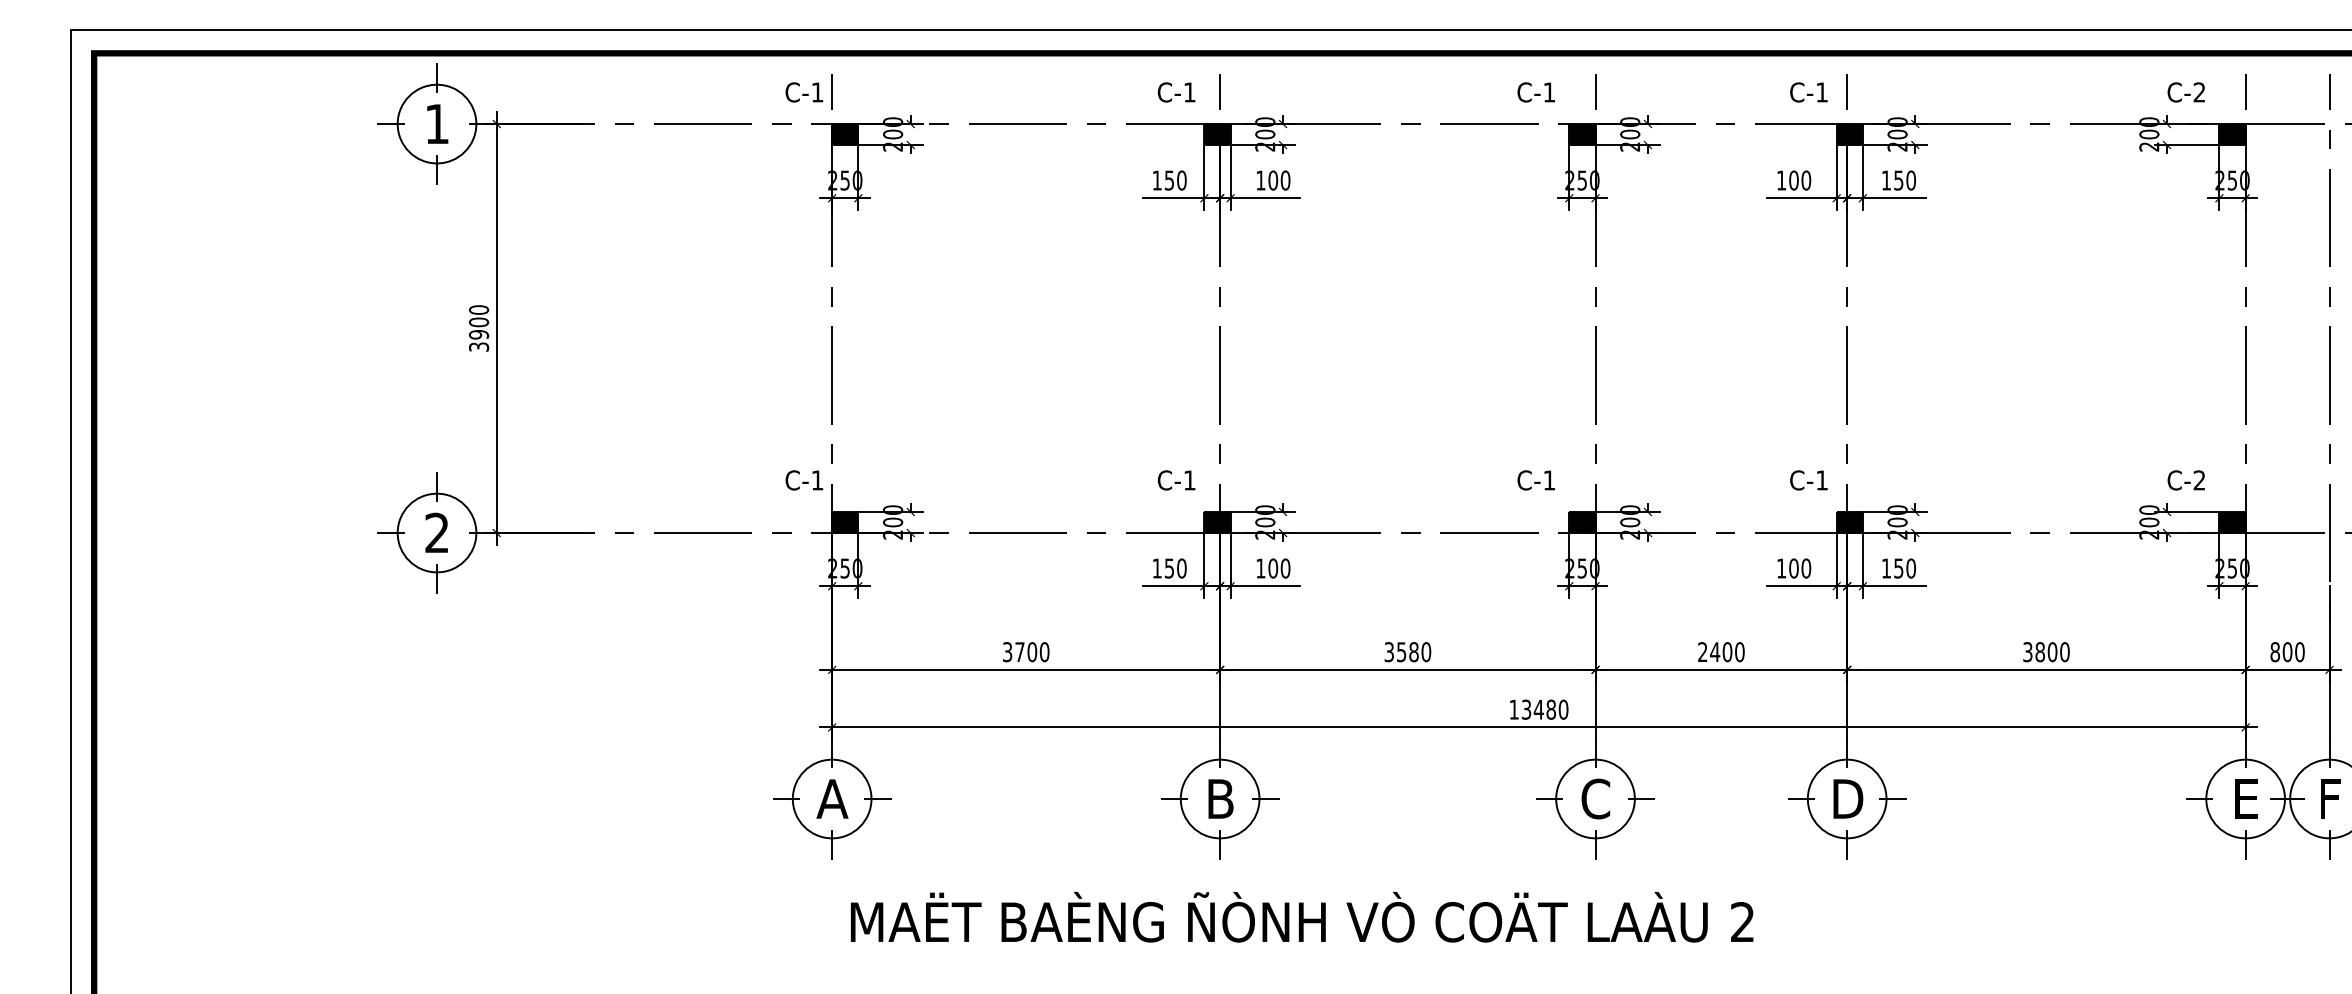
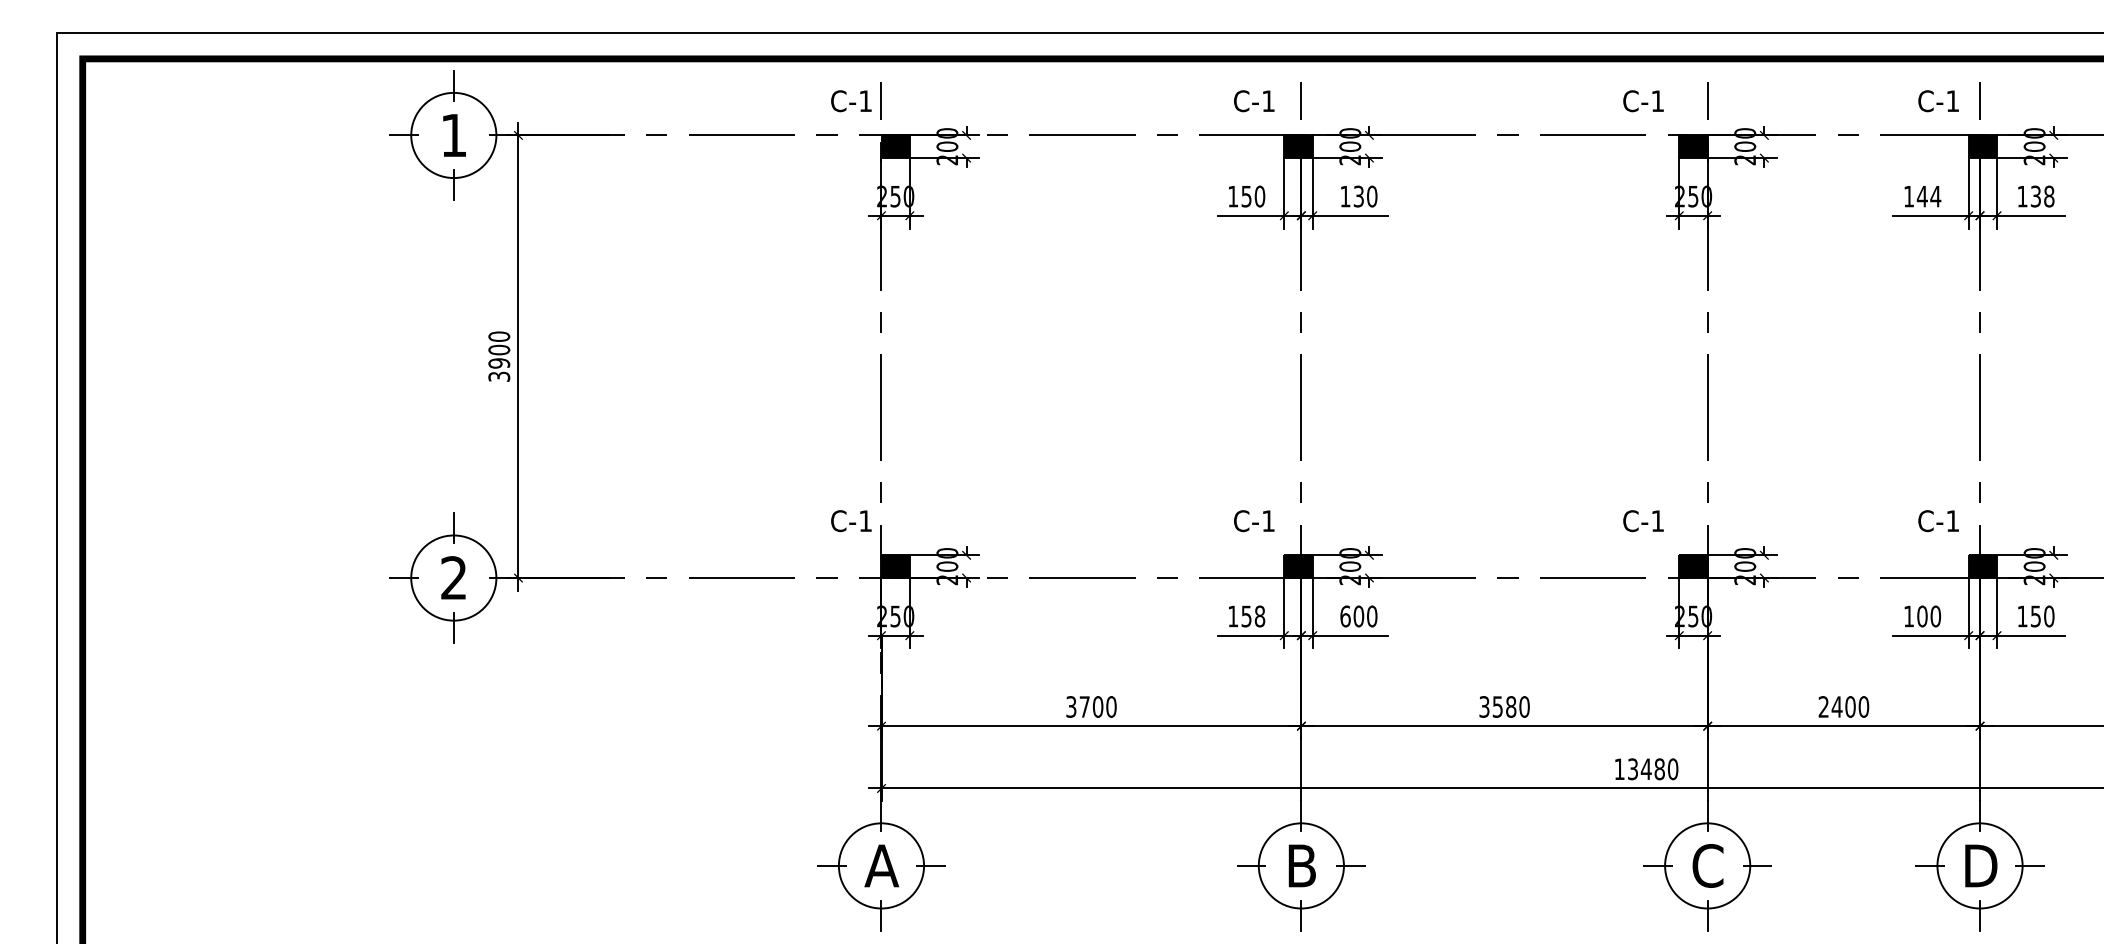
text: (1273, 180) -> (1359, 196), 100 -> 130
text: (1799, 180) -> (1928, 196), 100 -> 144
text: (1905, 180) -> (2043, 196), 150 -> 138
text: (1181, 568) -> (1259, 616), 150 -> 158
text: (1260, 568) -> (1345, 616), 100 -> 600

